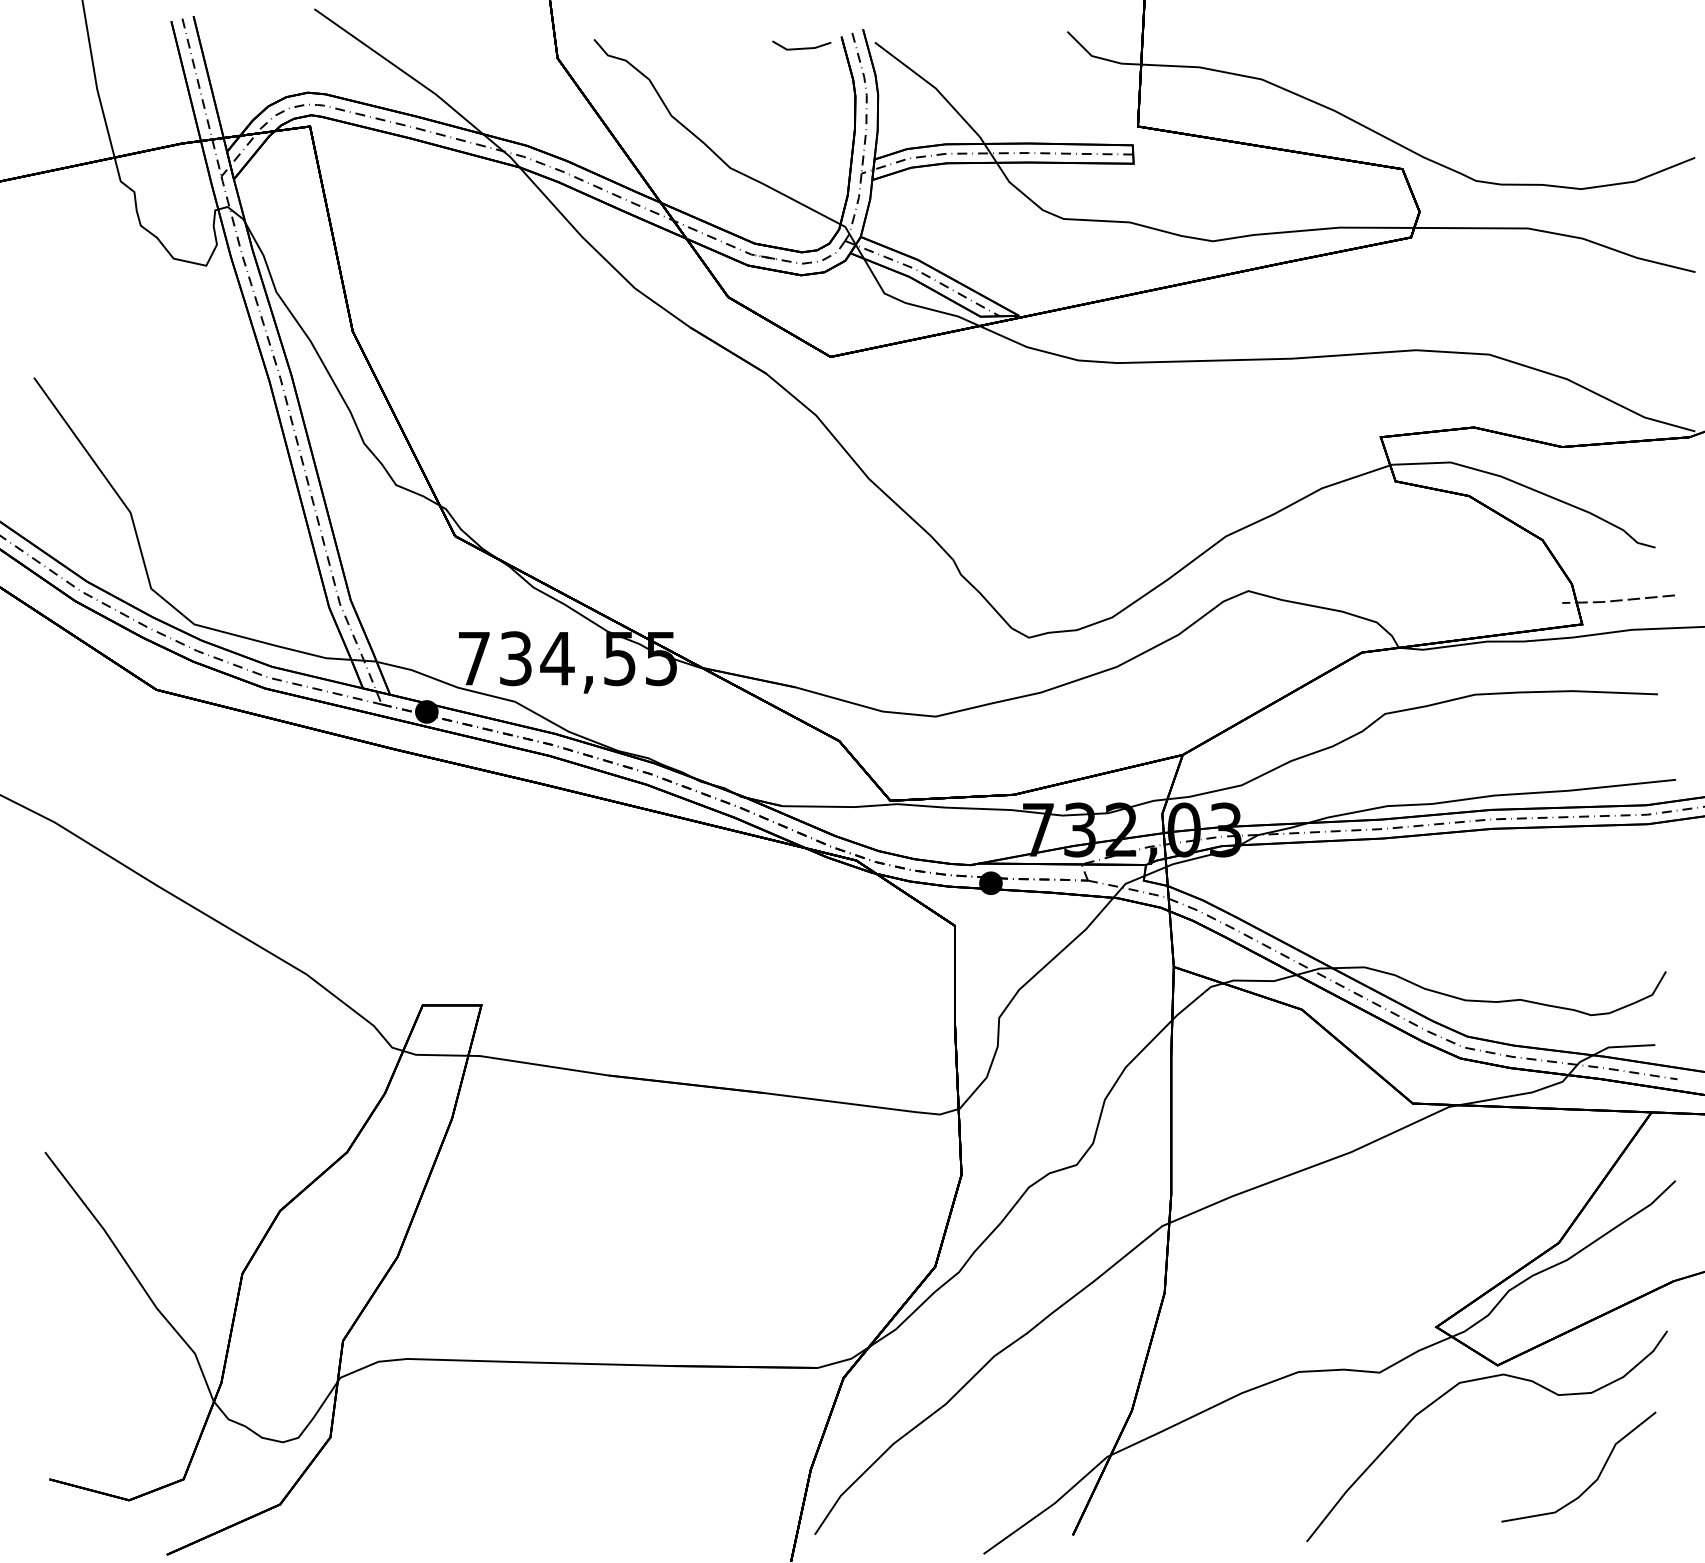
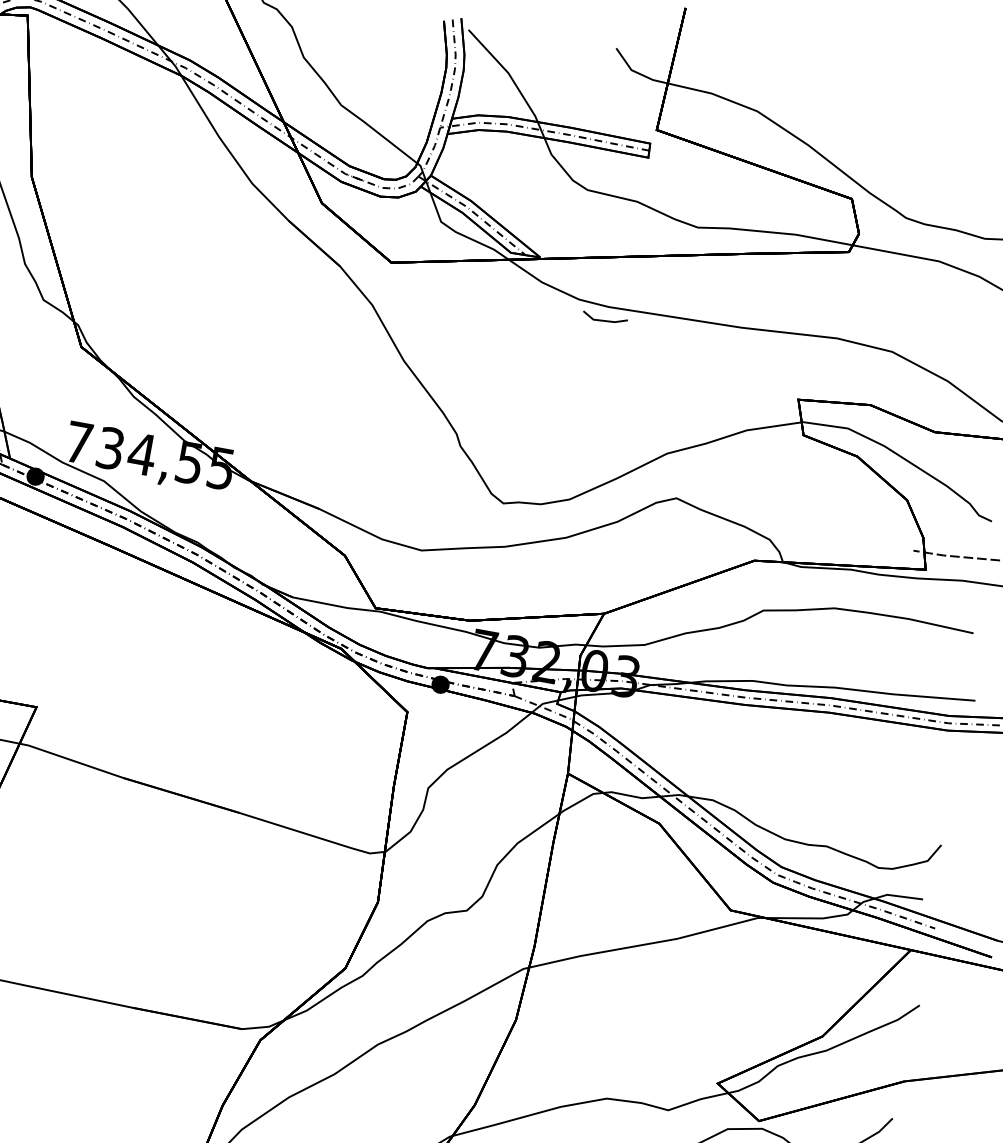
line: (801, 47) -> (604, 319), moved

